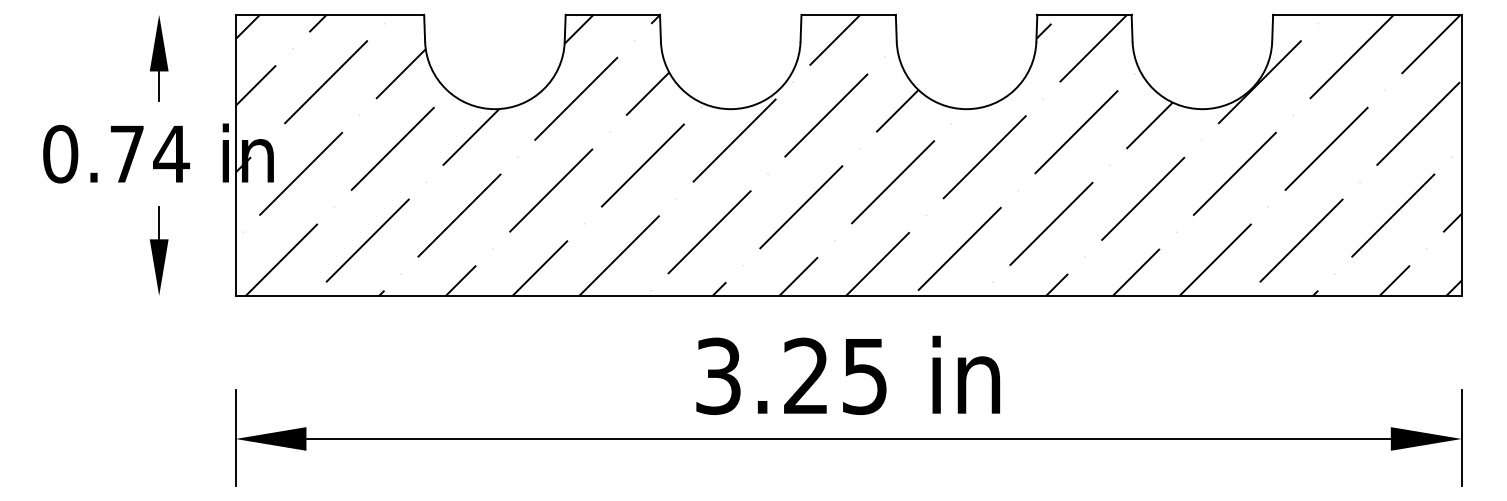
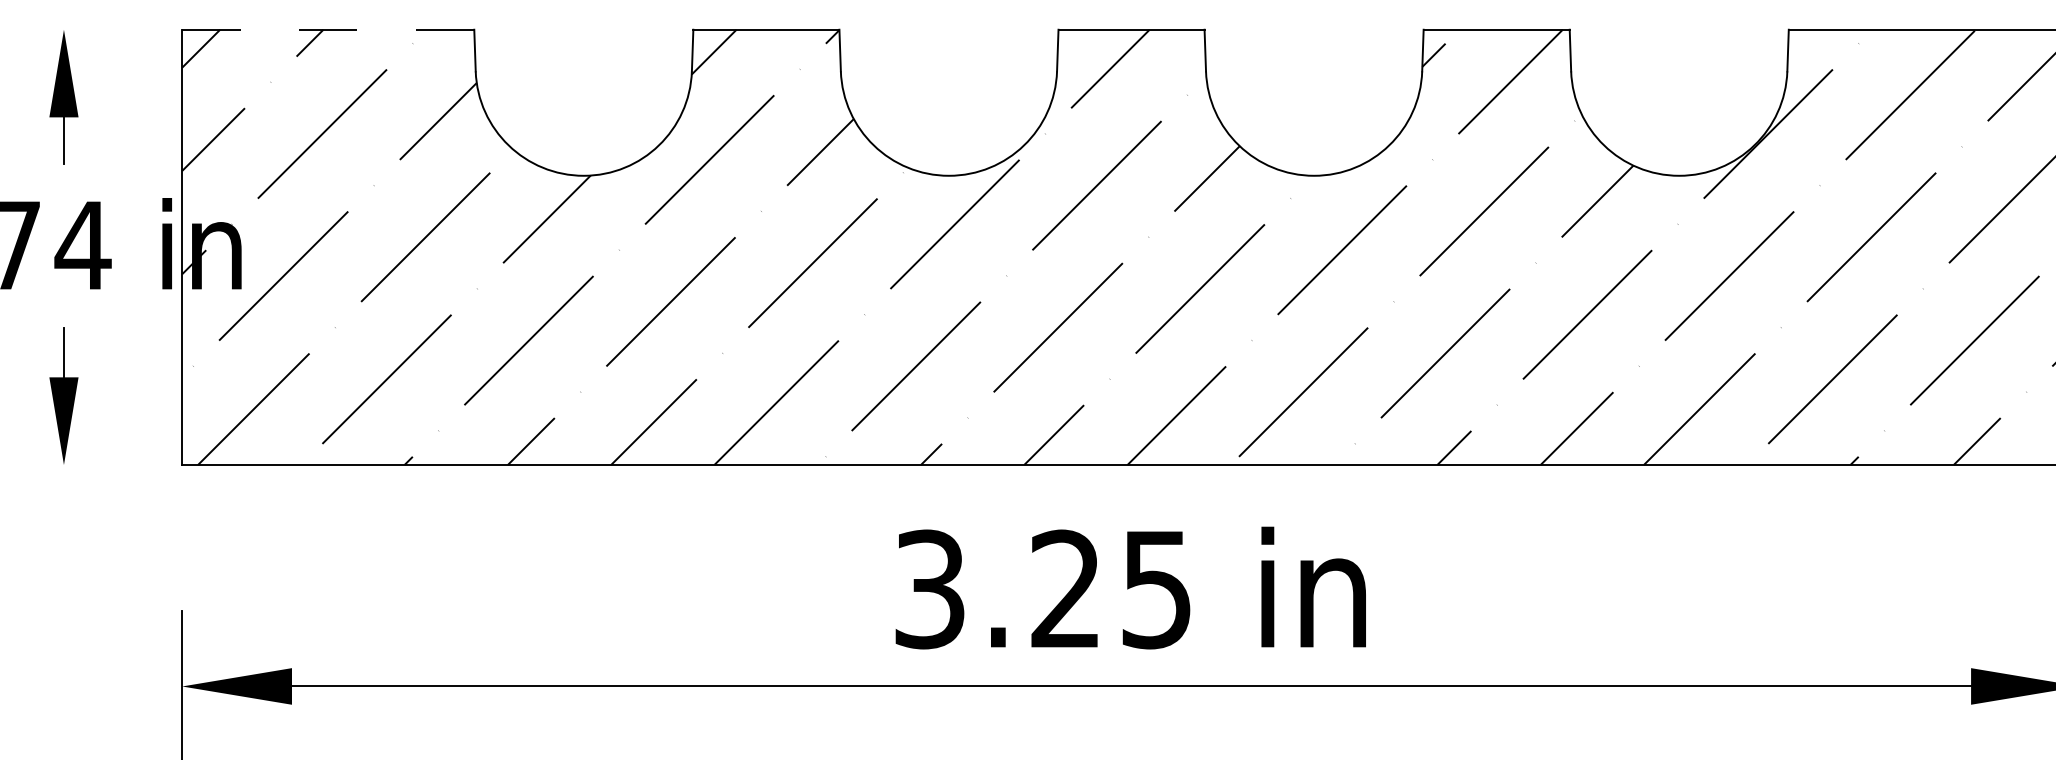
line: (330, 14) -> (329, 29), solid -> dashed

